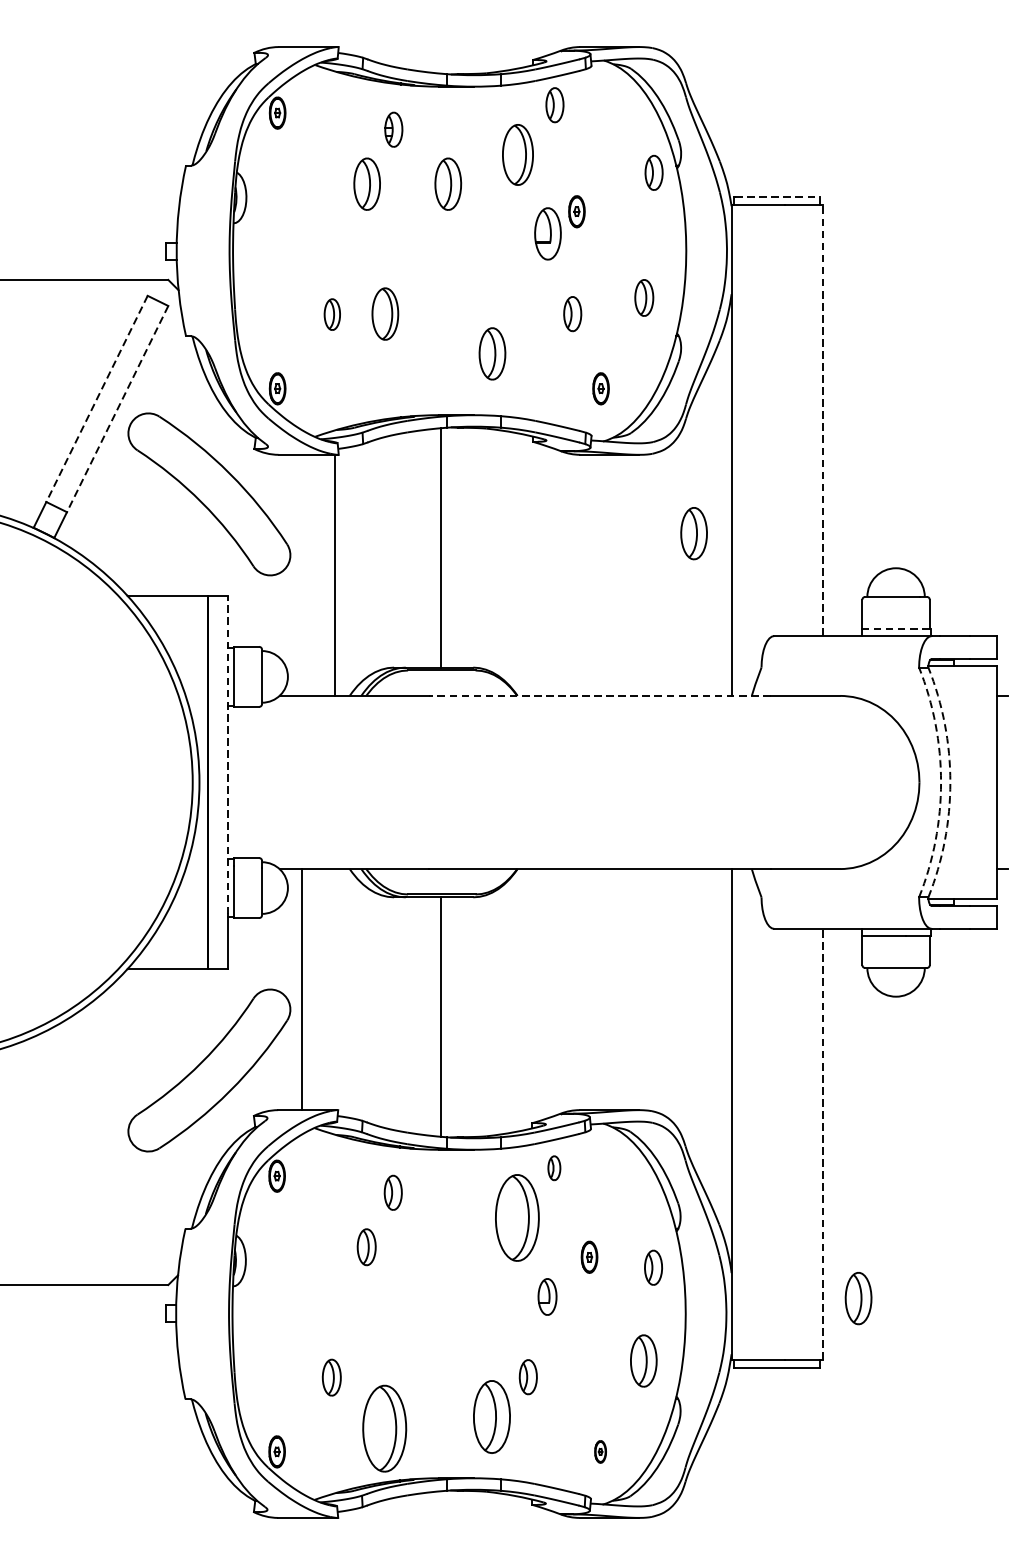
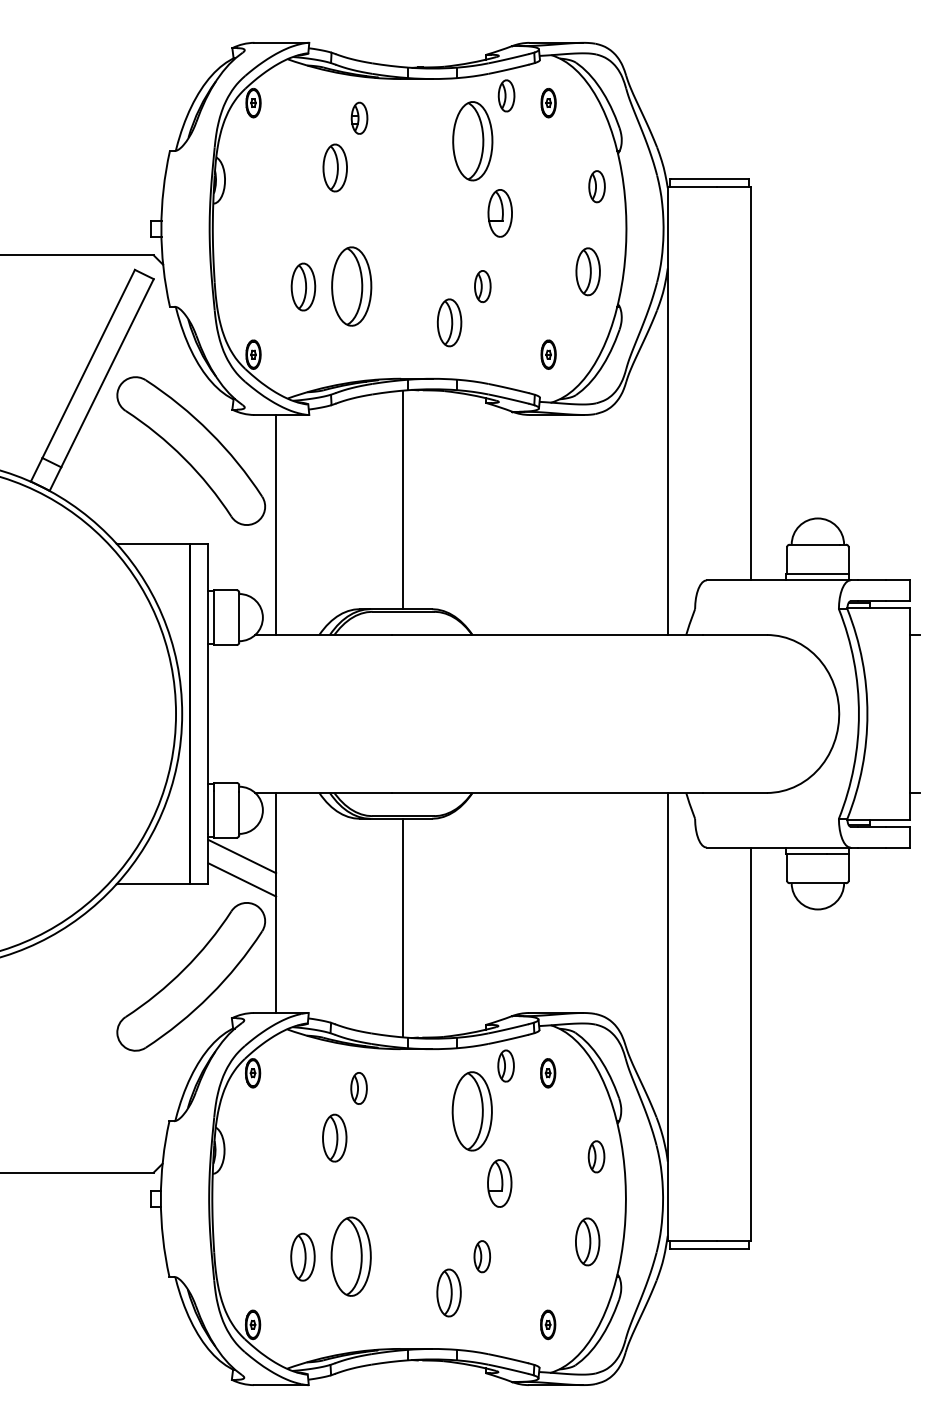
part: (517, 155) -> (472, 141), size x1.43
part: (653, 172) -> (596, 186), moved
part: (447, 183) -> (408, 167), removed
line: (777, 196) -> (709, 179), dashed -> solid
part: (576, 212) -> (548, 103), moved
part: (643, 297) -> (587, 271), size x1.43
part: (332, 314) -> (303, 286), size x1.67
part: (385, 314) -> (351, 286), size x1.67
part: (572, 314) -> (482, 286), moved
line: (96, 398) -> (88, 363), dashed -> solid
line: (117, 409) -> (107, 373), dashed -> solid
line: (823, 420) -> (751, 383), dashed -> solid
part: (694, 533) -> (633, 486), removed
line: (335, 574) -> (276, 524), moved
line: (896, 628) -> (818, 573), dashed -> solid
line: (599, 695) -> (547, 634), dashed -> solid
line: (228, 754) -> (208, 688), dashed -> solid
arc: (940, 781) -> (858, 713), dashed -> solid
arc: (950, 781) -> (867, 713), dashed -> solid
line: (265, 938) -> (242, 856), added
line: (265, 963) -> (242, 879), added
line: (823, 1144) -> (751, 1044), dashed -> solid
part: (553, 1167) -> (505, 1065), size x1.43
part: (366, 1246) -> (334, 1137), size x1.43
part: (589, 1257) -> (548, 1073), moved
part: (547, 1296) -> (499, 1183), size x1.43
part: (858, 1298) -> (783, 1184), removed
part: (331, 1376) -> (302, 1256), size x1.43
part: (491, 1416) -> (448, 1292), size x0.71
part: (383, 1428) -> (350, 1256), moved
part: (600, 1451) -> (548, 1324), size x1.43

